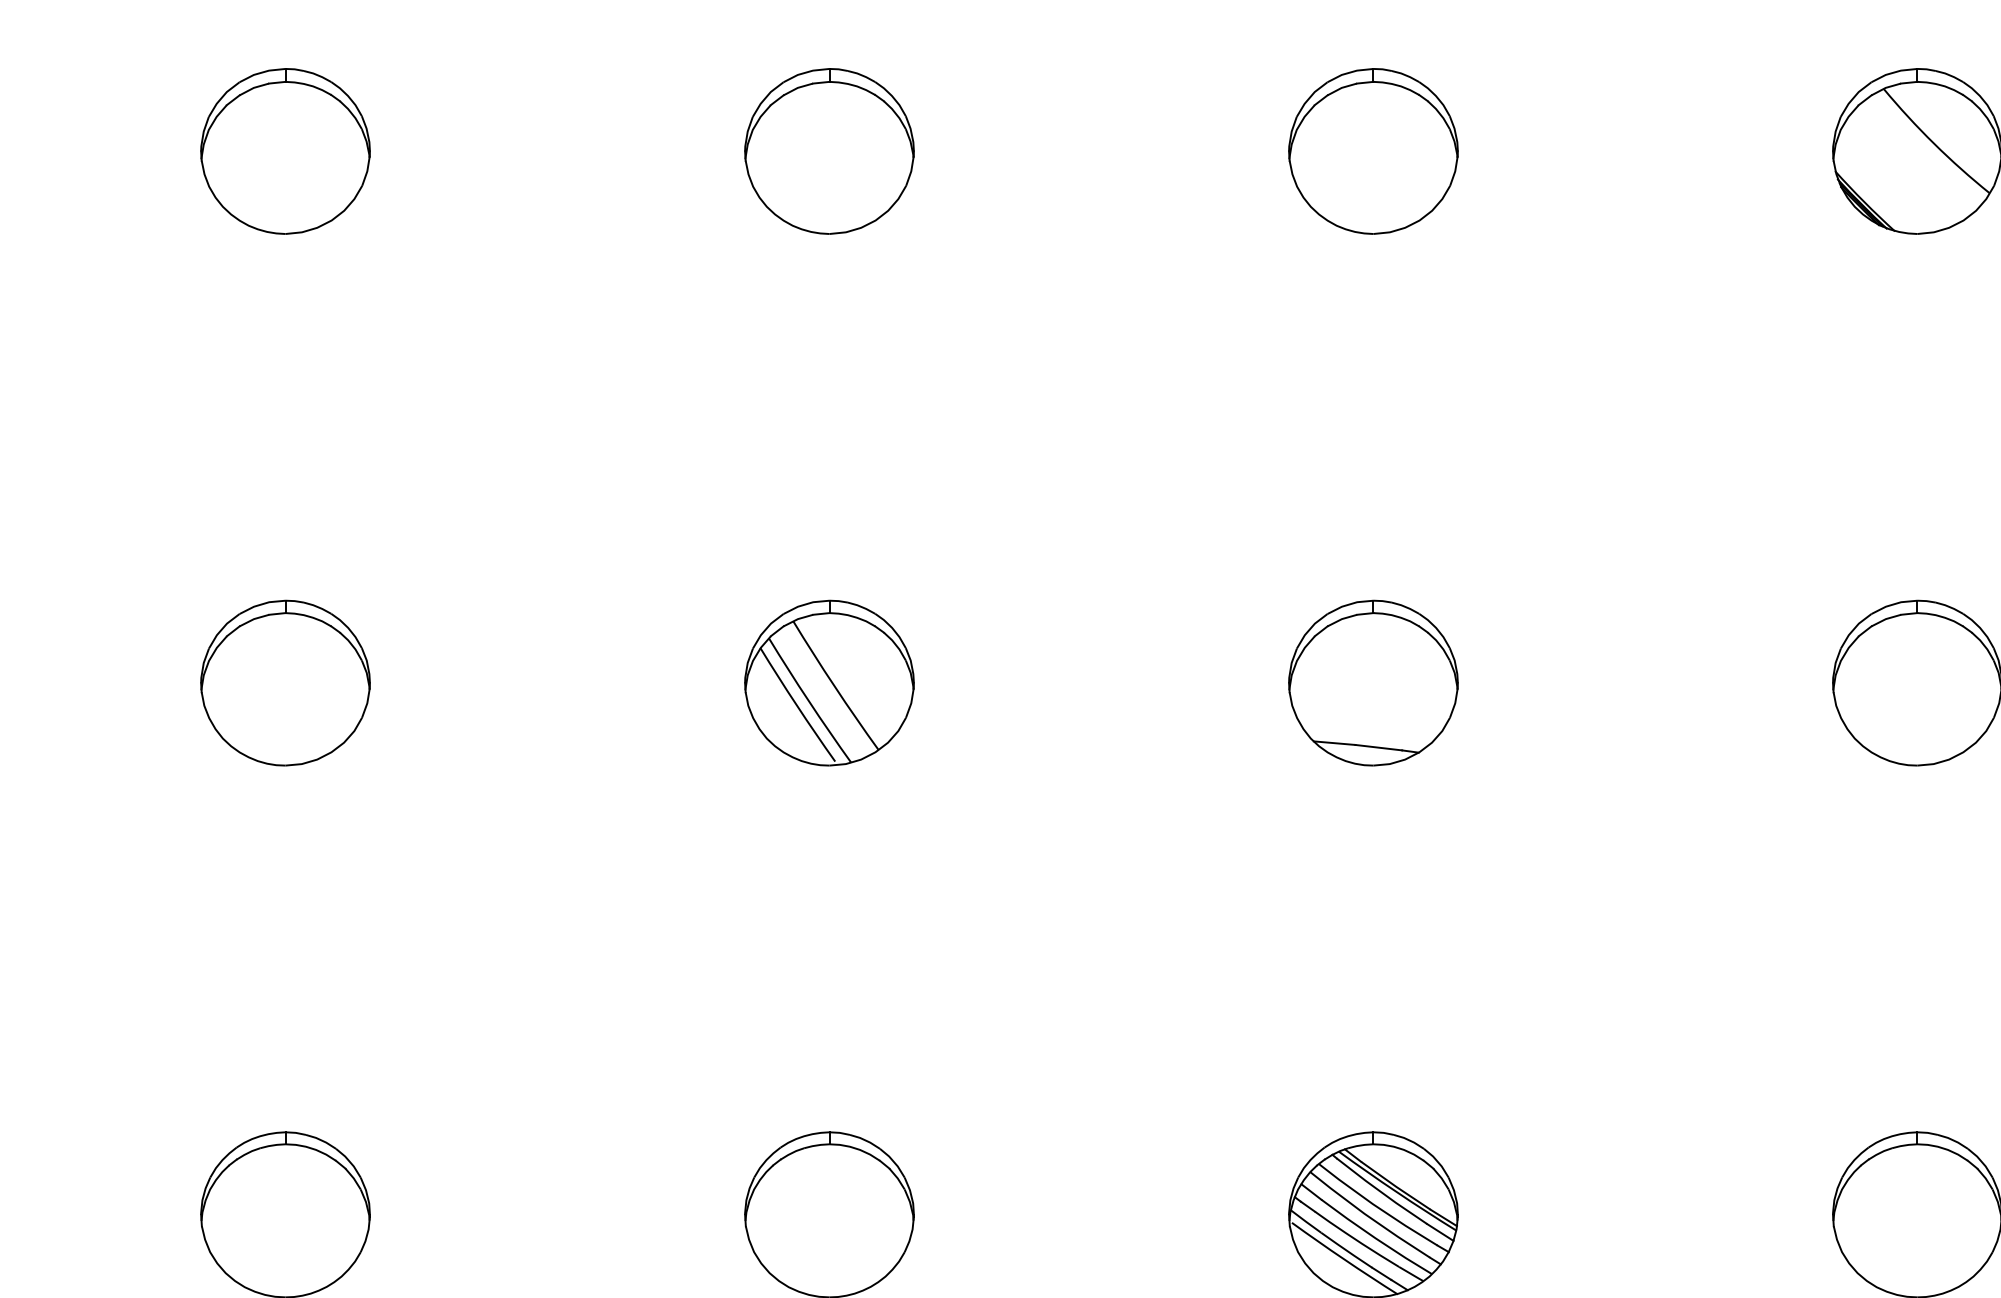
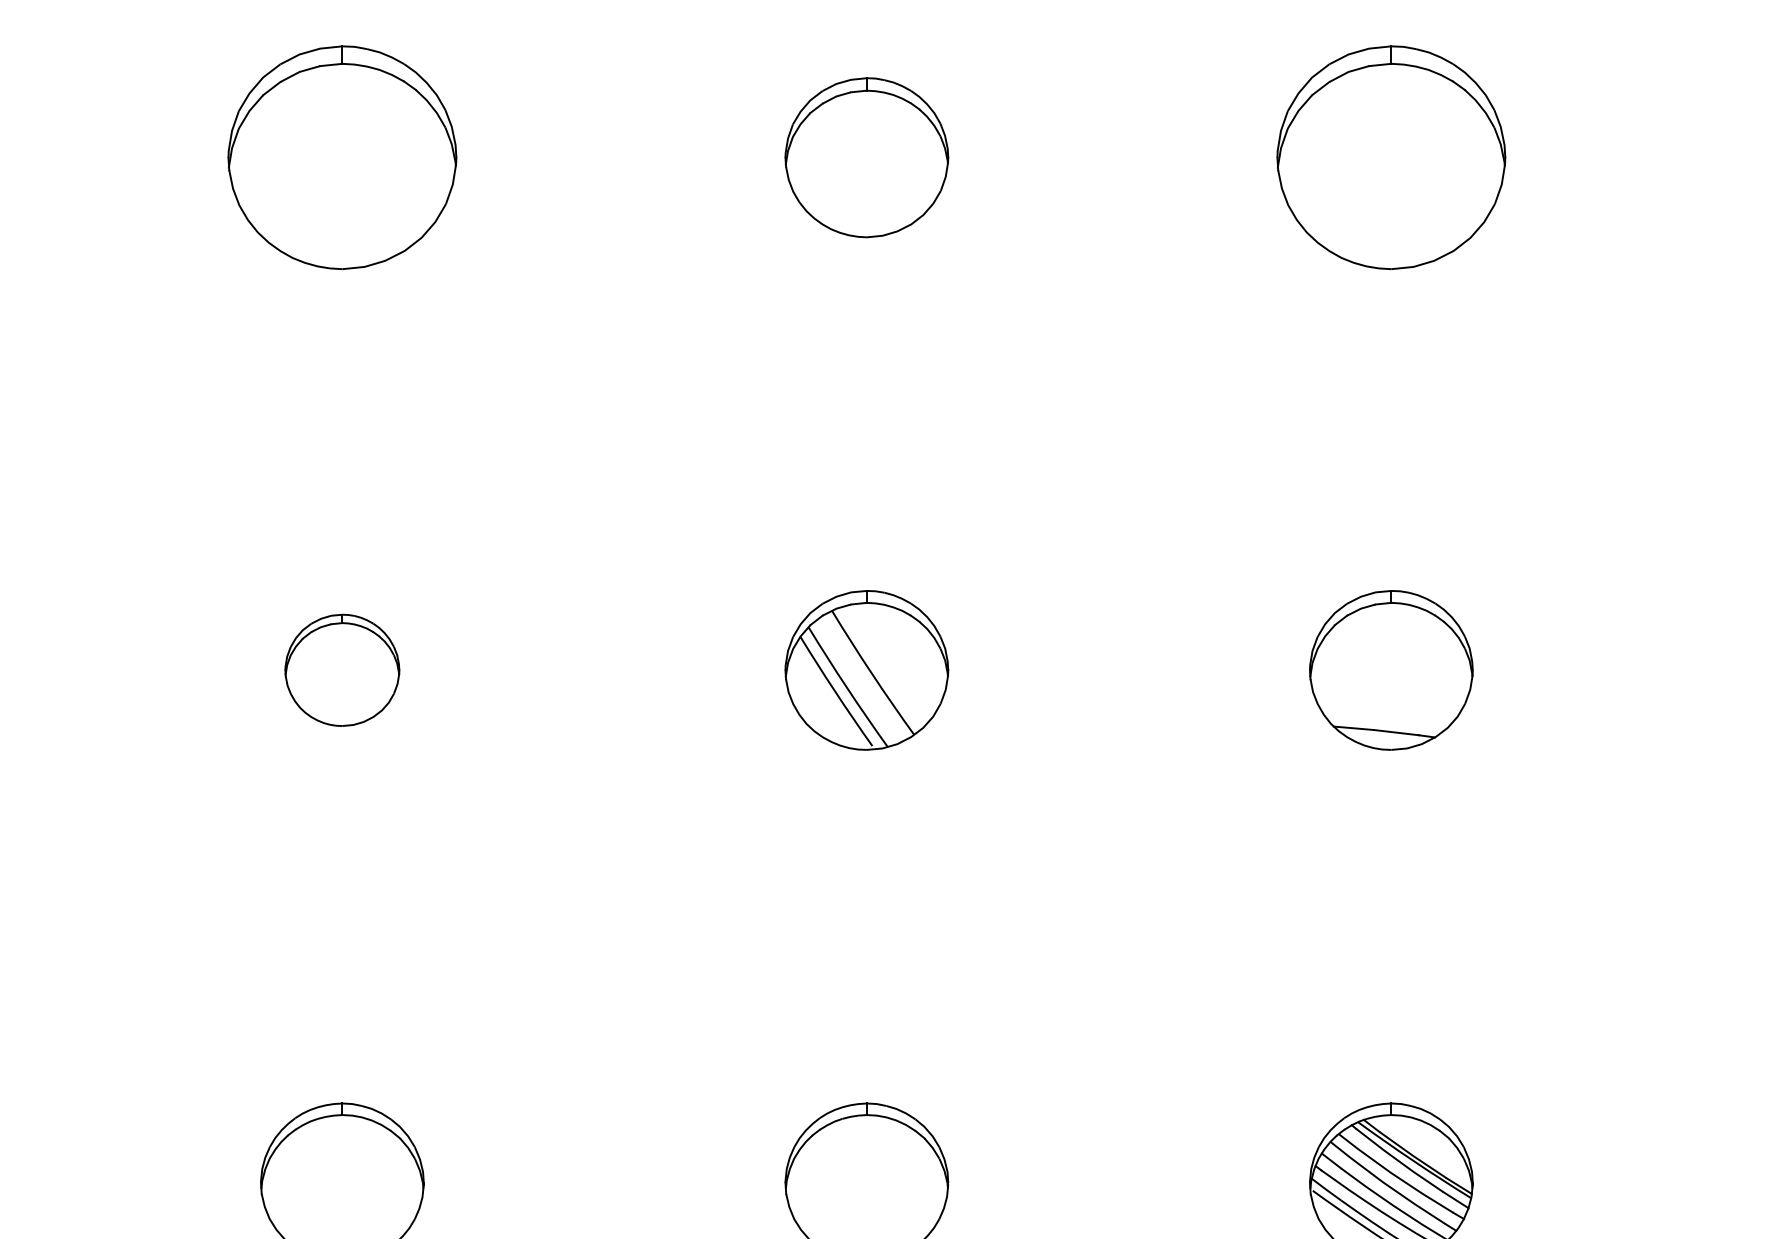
part: (285, 151) -> (342, 157), size x1.4
part: (1373, 151) -> (1391, 157), size x1.4
part: (285, 682) -> (342, 669), size x0.7

